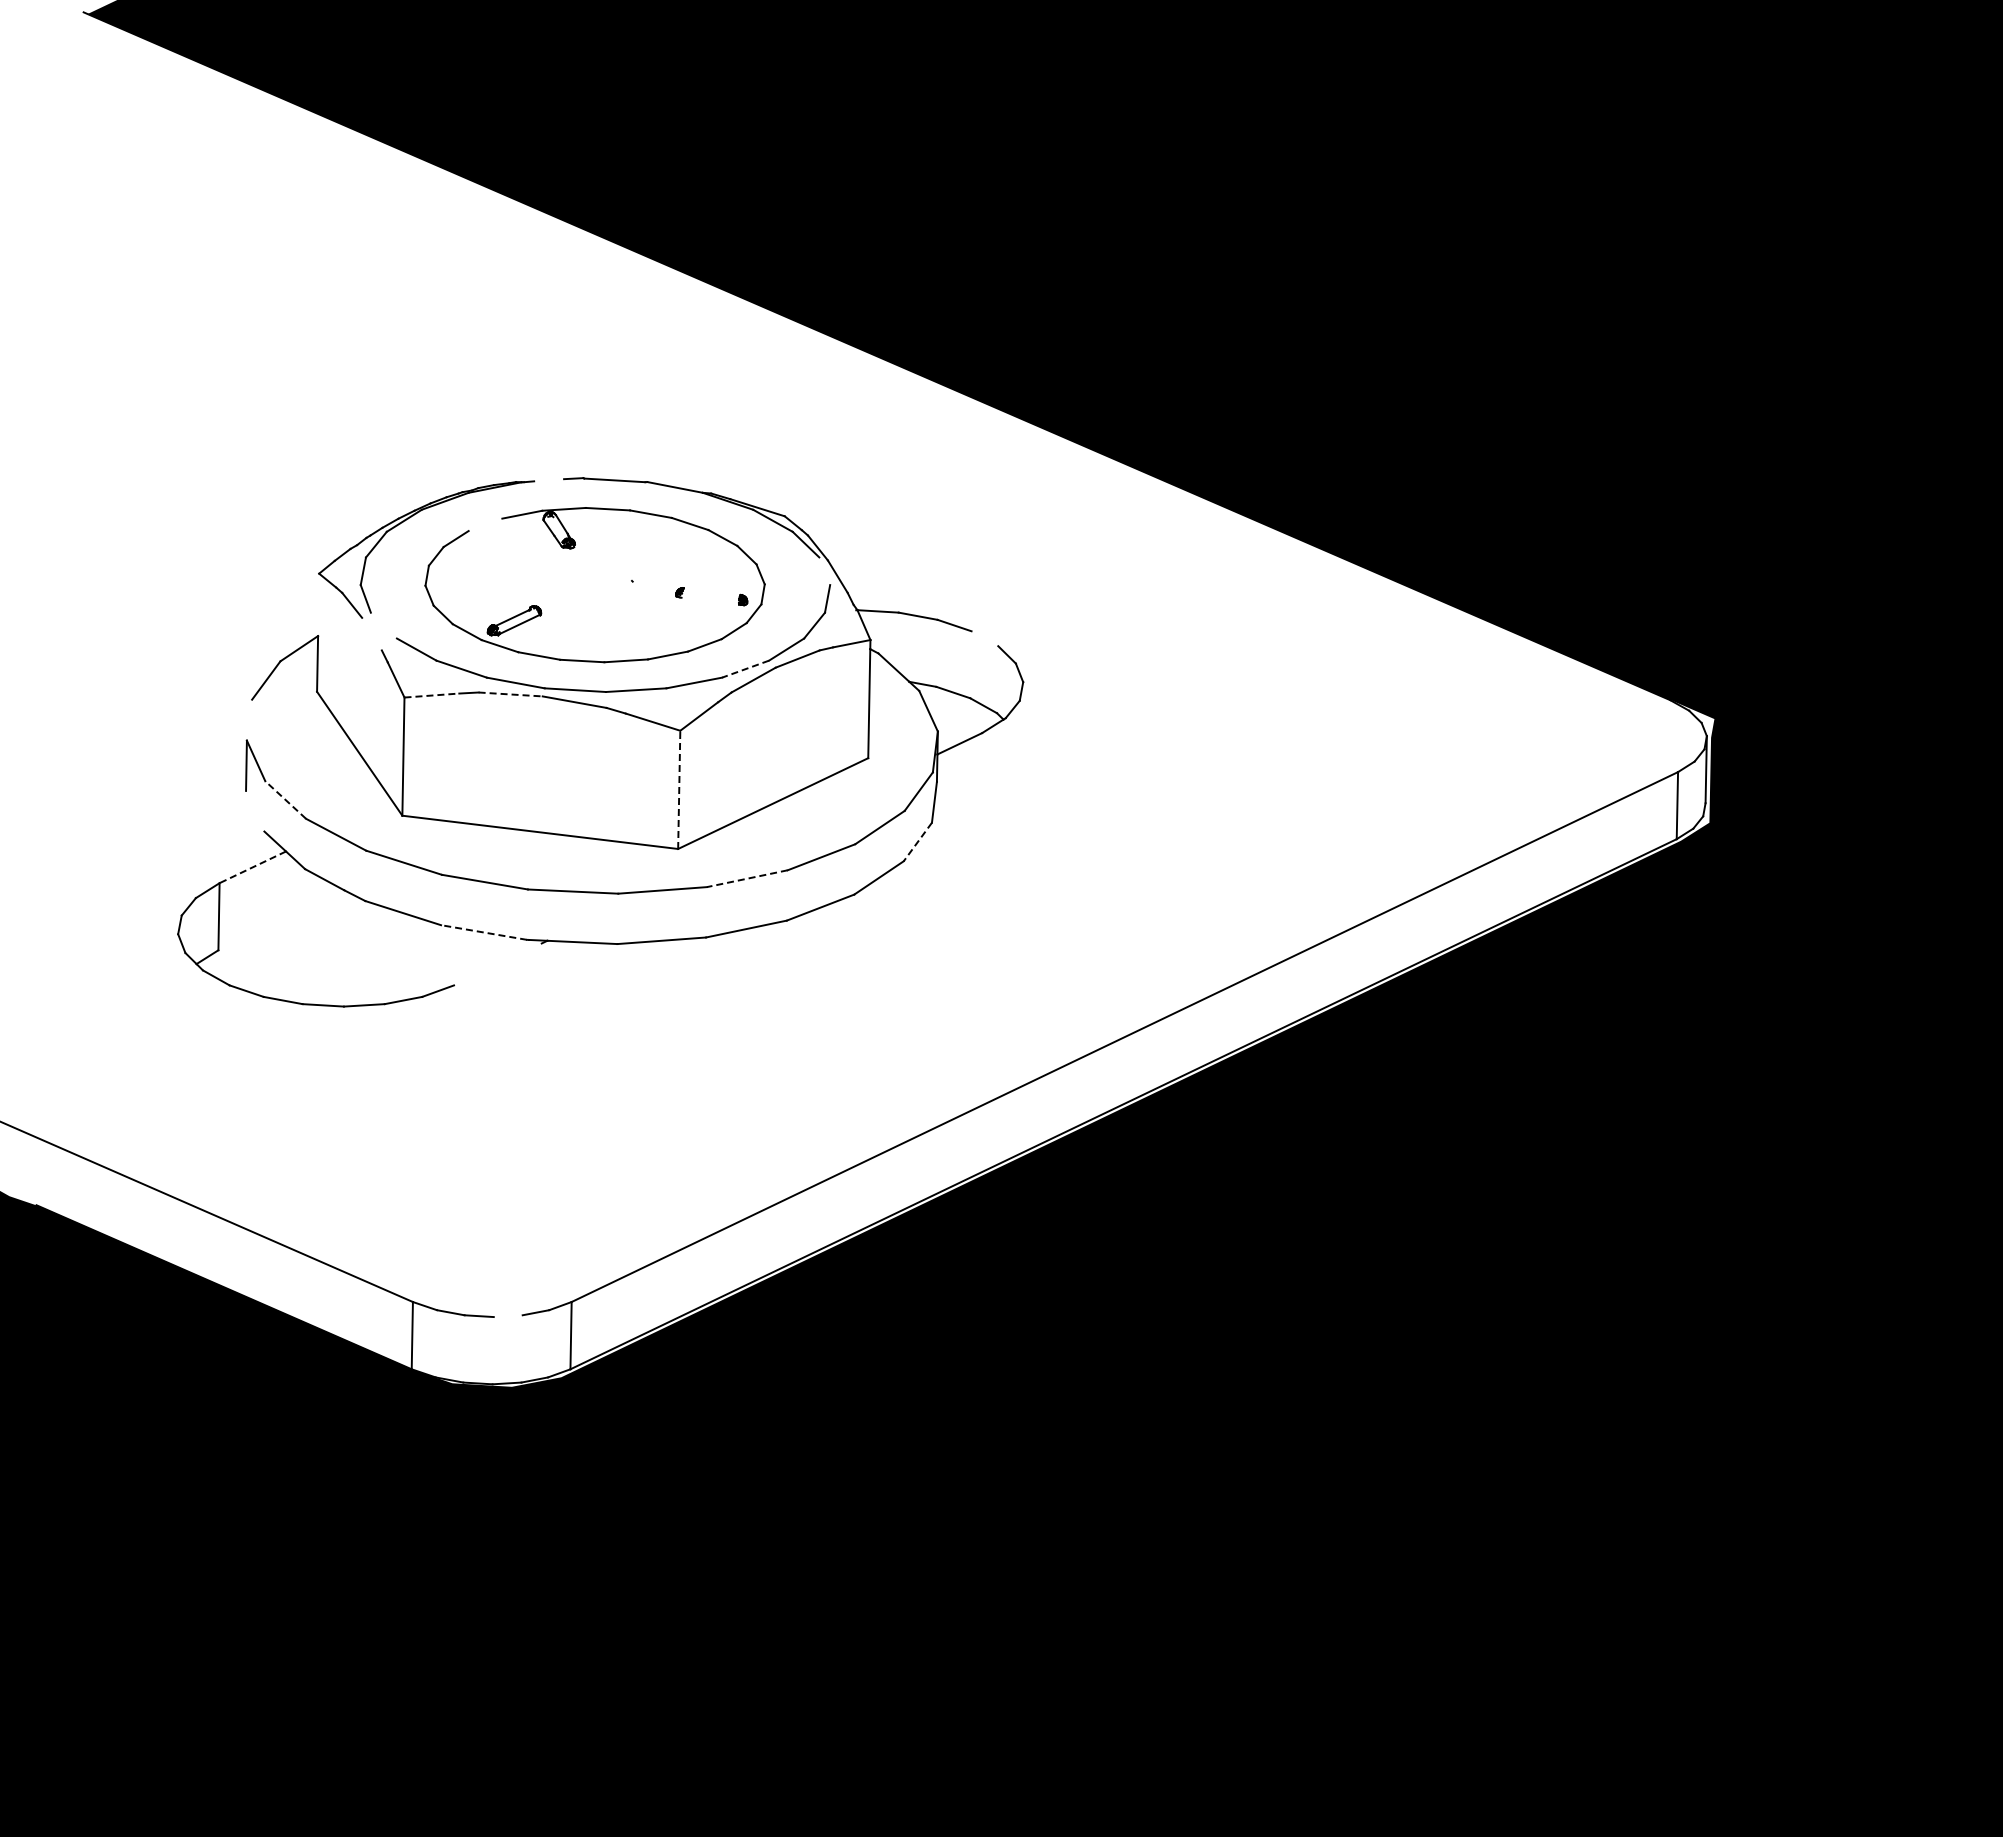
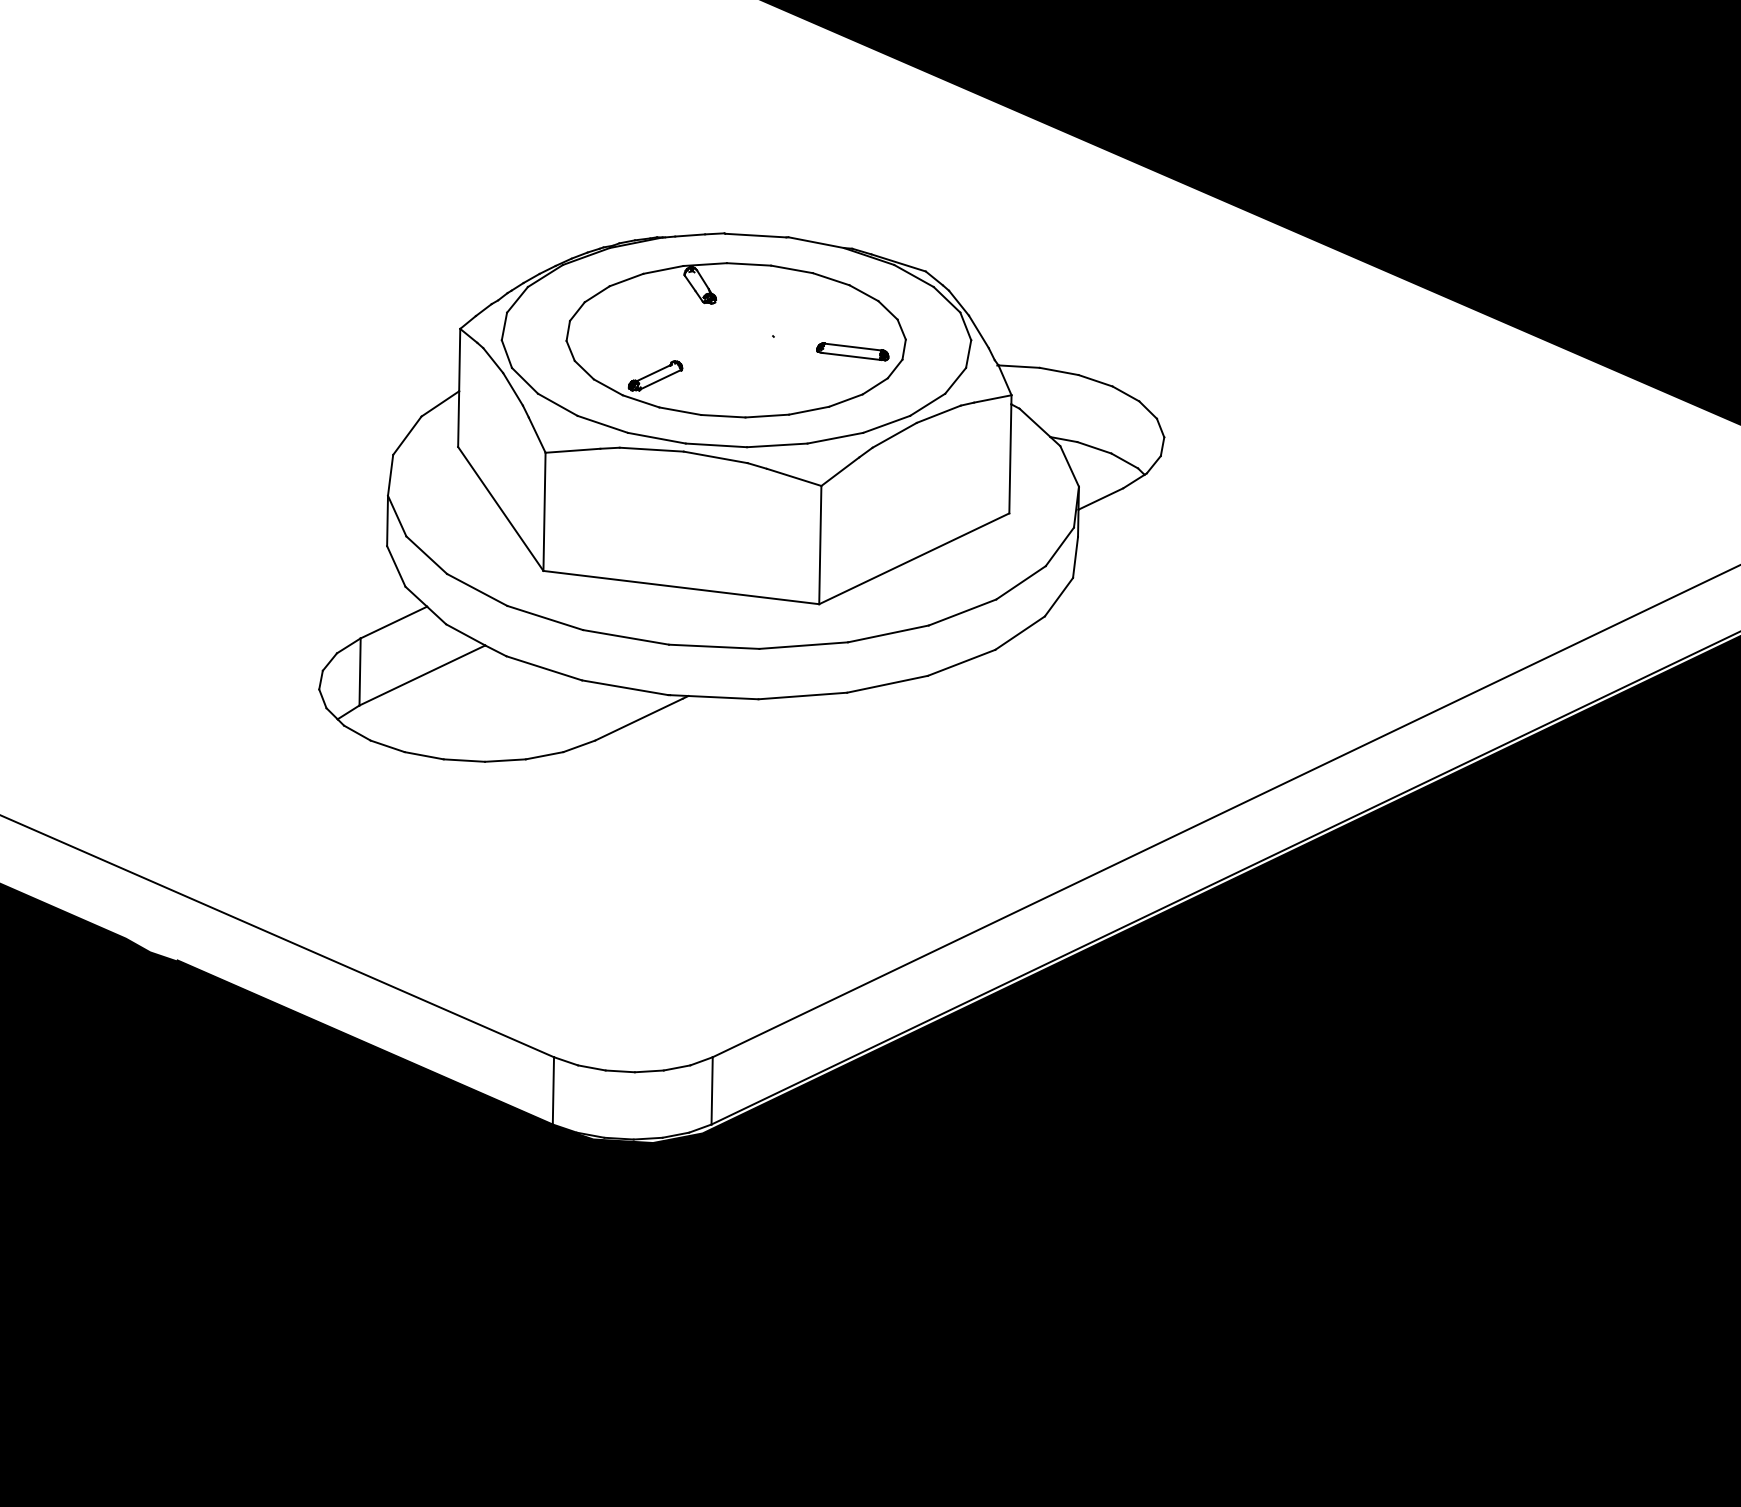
line: (549, 480) -> (690, 235), added
line: (485, 524) -> (626, 279), added
line: (824, 571) -> (965, 326), added
line: (711, 591) -> (852, 346), added
line: (710, 600) -> (851, 355), added
line: (318, 604) -> (459, 359), added
line: (383, 625) -> (524, 380), added
line: (371, 633) -> (512, 388), added
line: (984, 638) -> (1125, 393), added
line: (745, 669) -> (886, 424), dashed -> solid
line: (511, 694) -> (652, 449), dashed -> solid
line: (432, 695) -> (573, 450), dashed -> solid
line: (249, 719) -> (390, 474), added
line: (679, 789) -> (820, 544), dashed -> solid
line: (285, 799) -> (426, 554), dashed -> solid
line: (255, 810) -> (396, 565), added
line: (917, 842) -> (1058, 597), dashed -> solid
line: (252, 867) -> (393, 622), dashed -> solid
line: (746, 878) -> (887, 633), dashed -> solid
line: (281, 920) -> (422, 675), added
line: (484, 932) -> (625, 687), dashed -> solid
line: (497, 964) -> (638, 719), added
line: (507, 1316) -> (648, 1071), added

